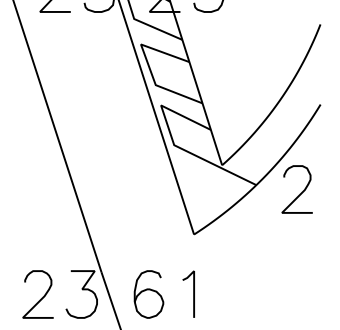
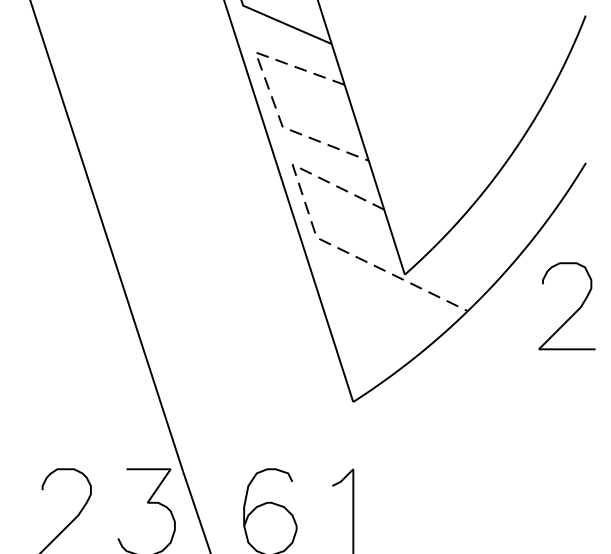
line: (148, 64) -> (269, 89), solid -> dashed
line: (173, 142) -> (315, 232), solid -> dashed
curve: (300, 193) -> (572, 313), moved

